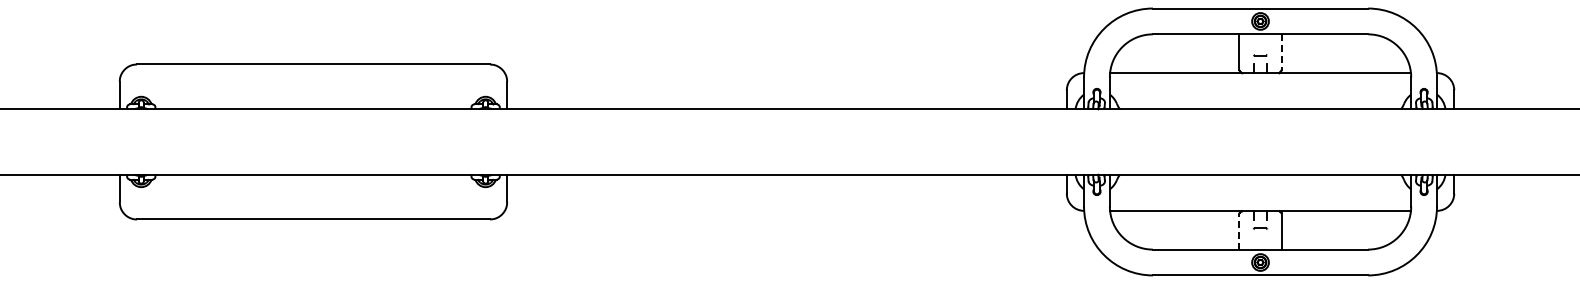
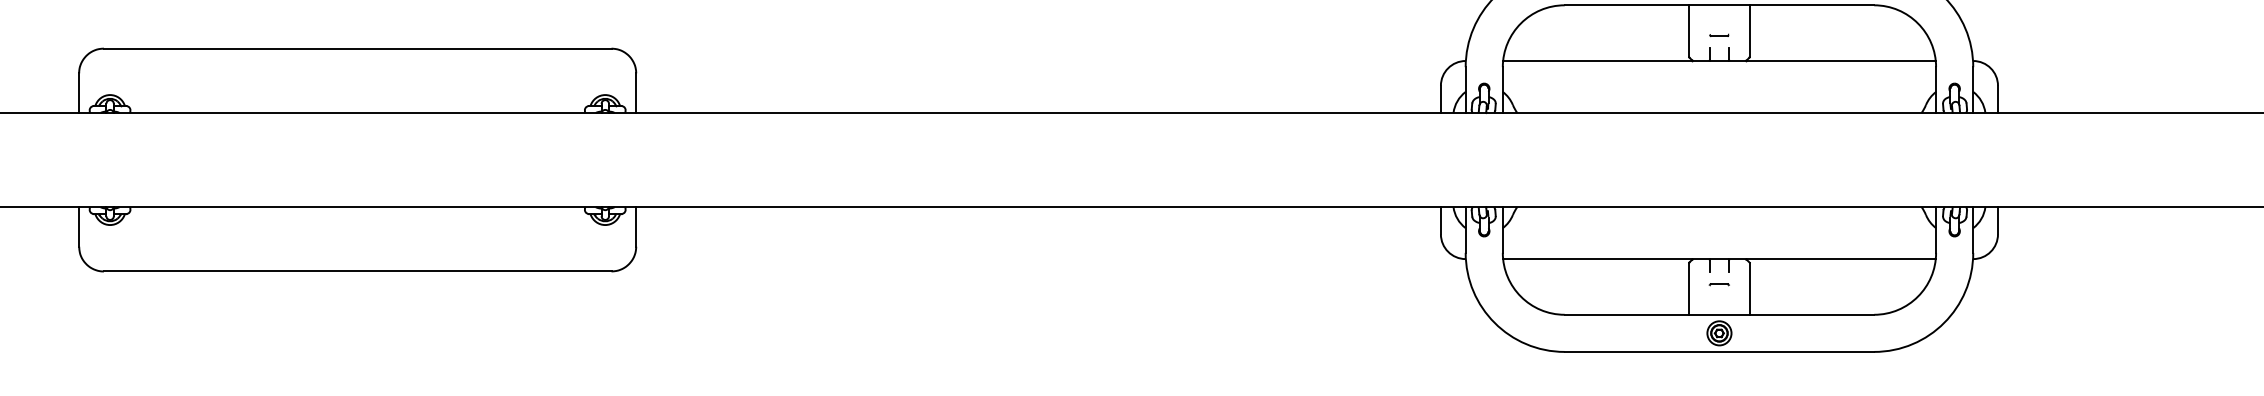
line: (1281, 52) -> (1749, 31), dashed -> solid
line: (1239, 231) -> (1689, 288), dashed -> solid

